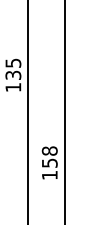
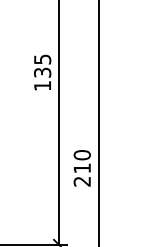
text: (49, 163) -> (81, 168), 158 -> 210

